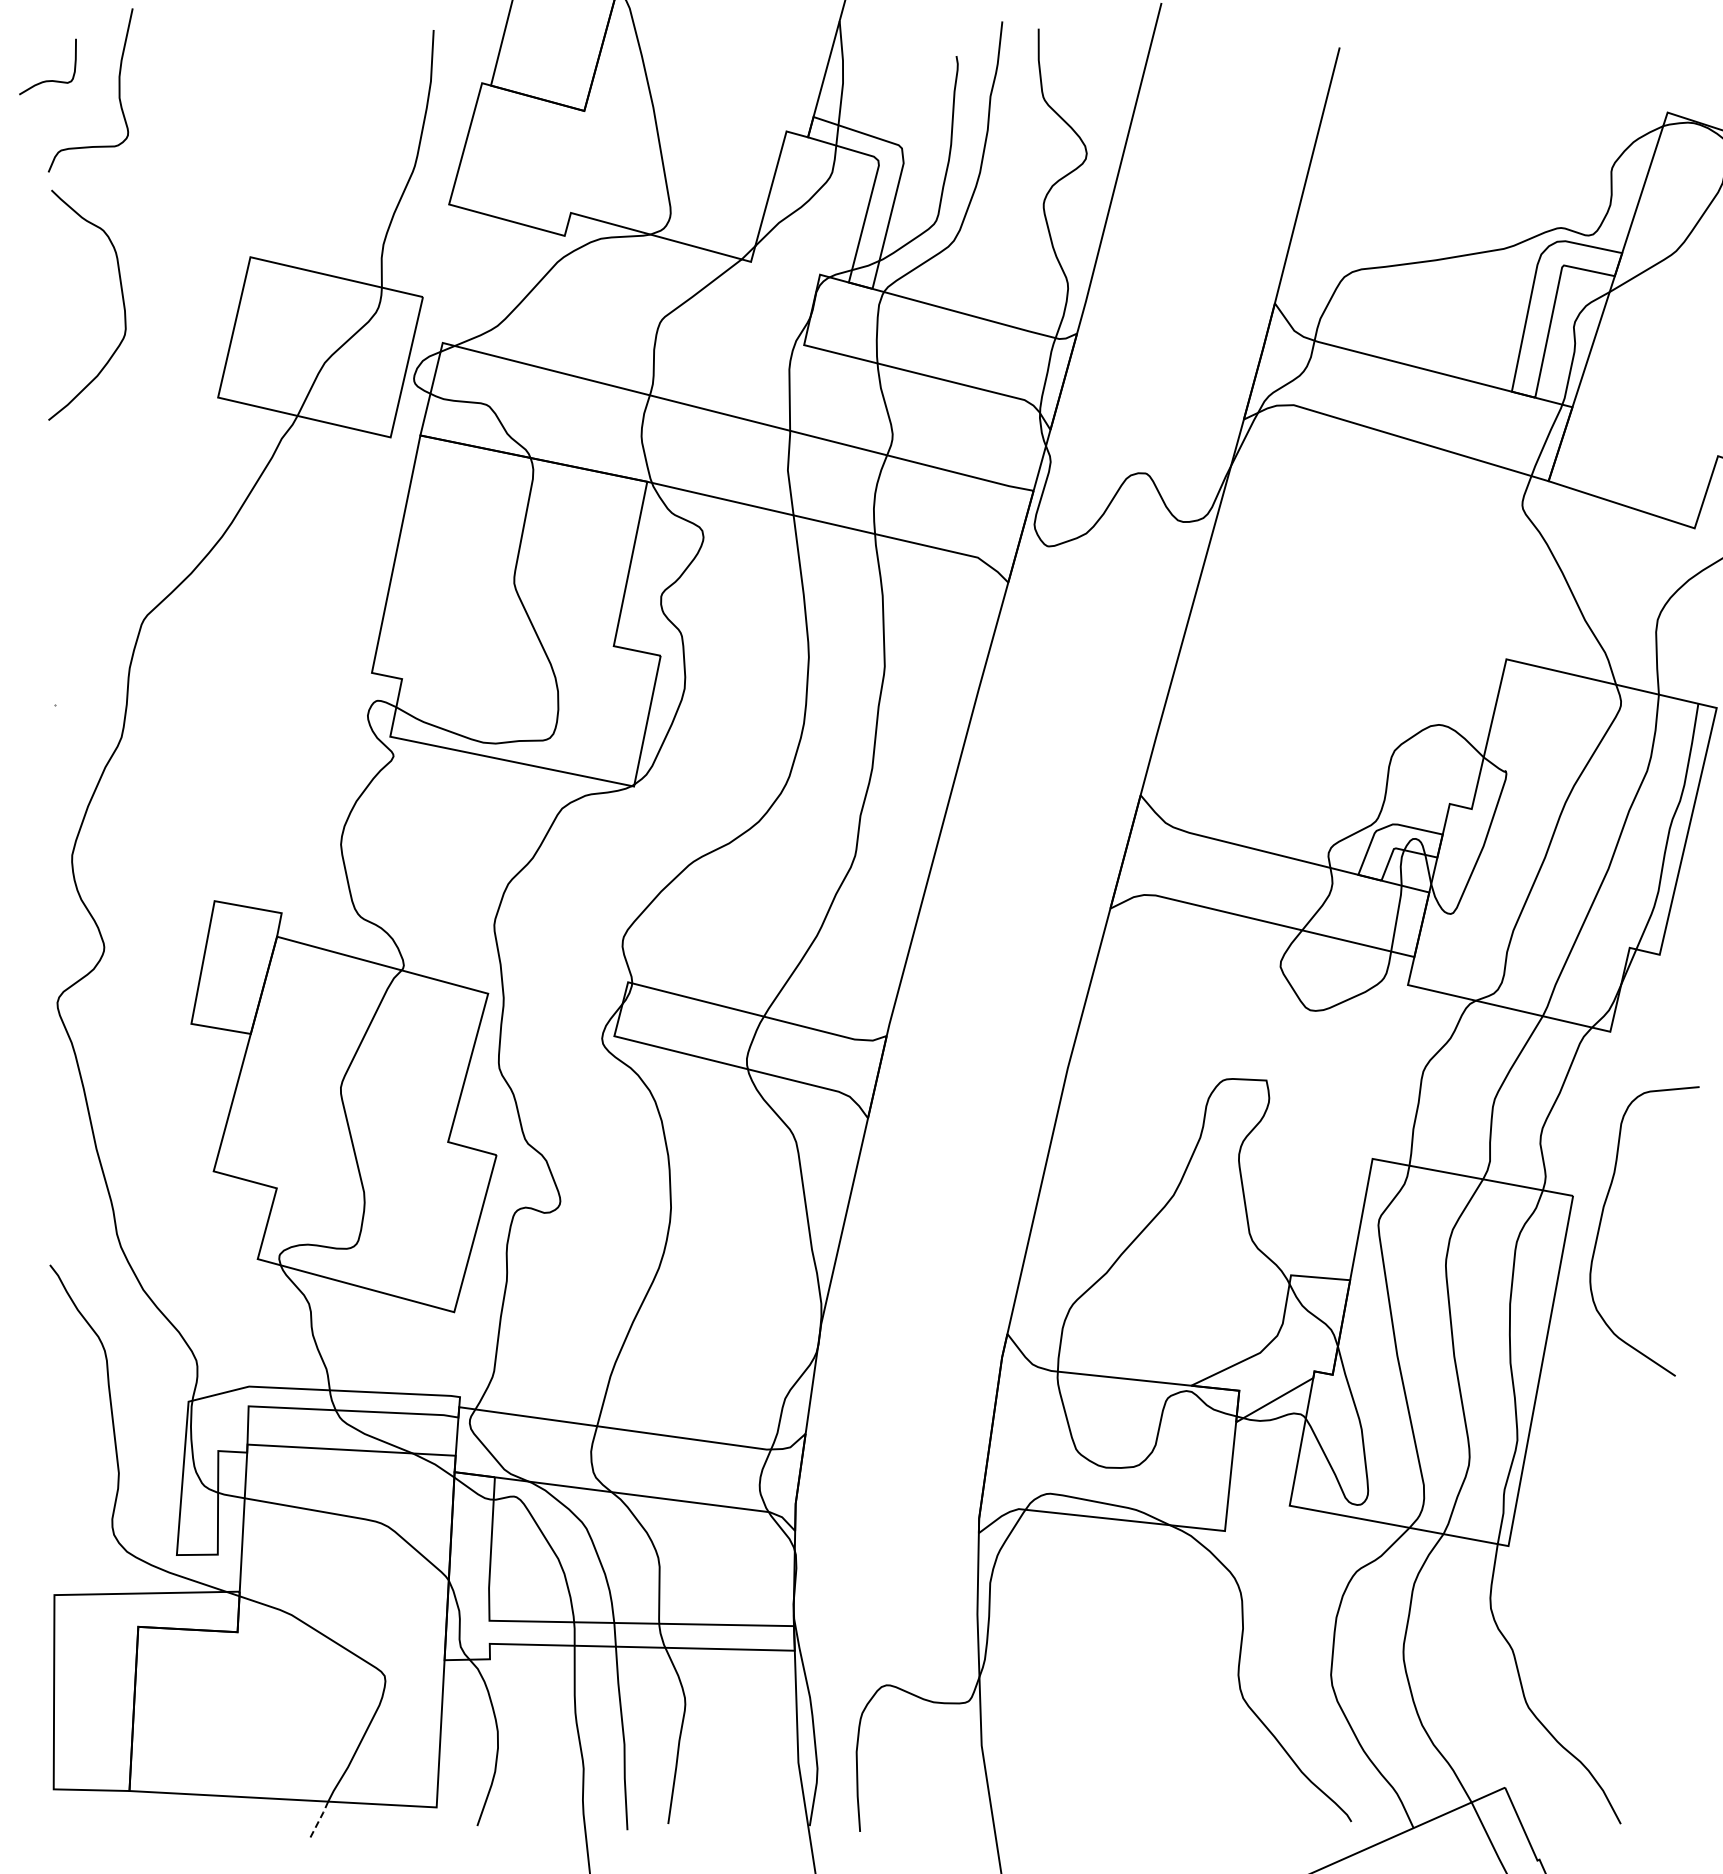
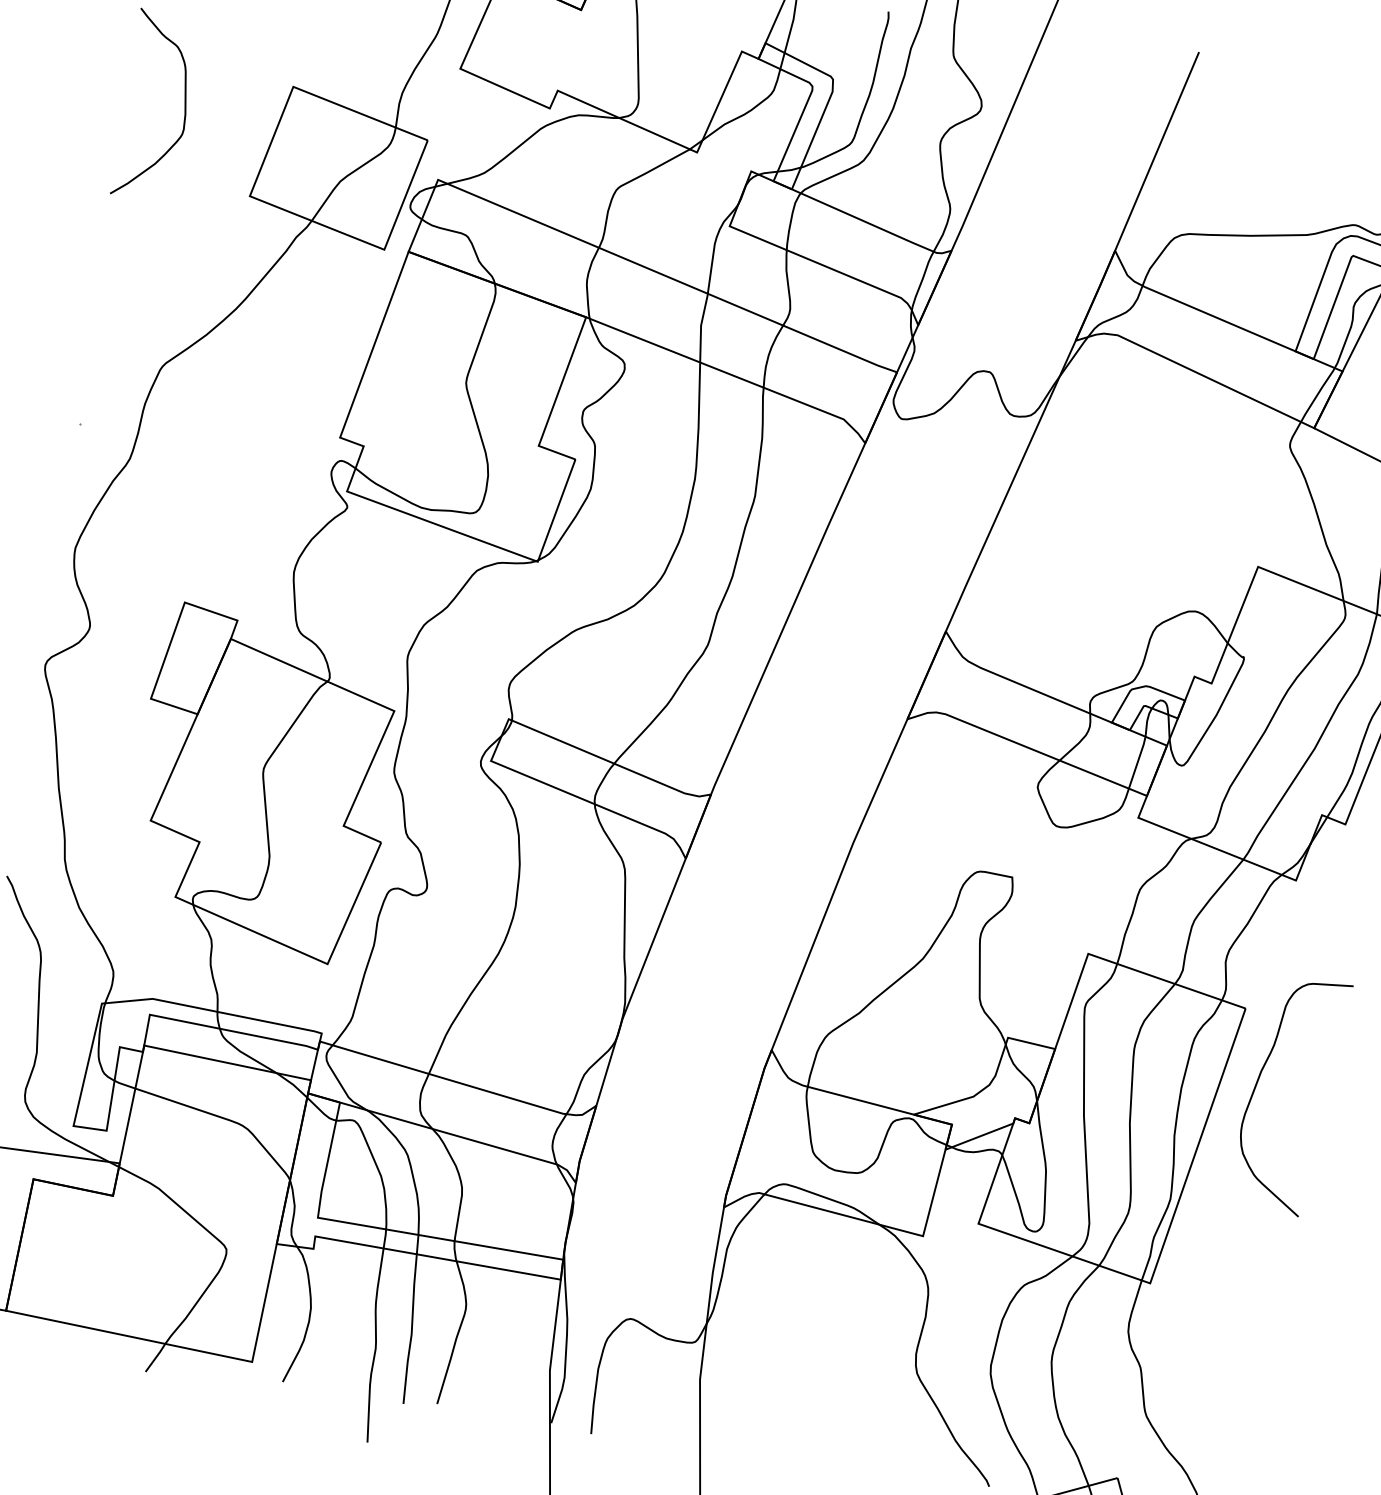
curve: (1601, 1222) -> (1257, 1083), moved
line: (319, 1820) -> (155, 1358), dashed -> solid

